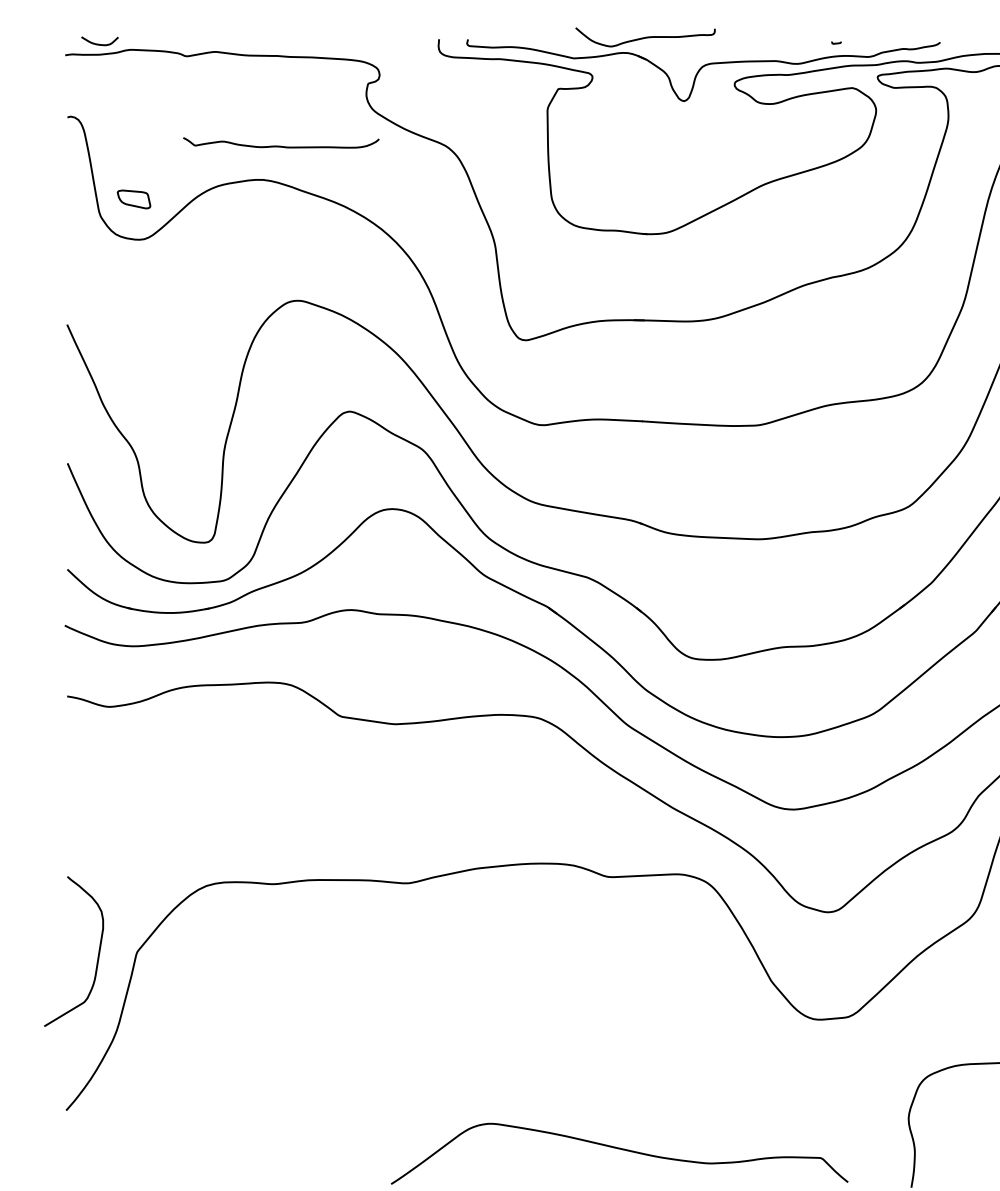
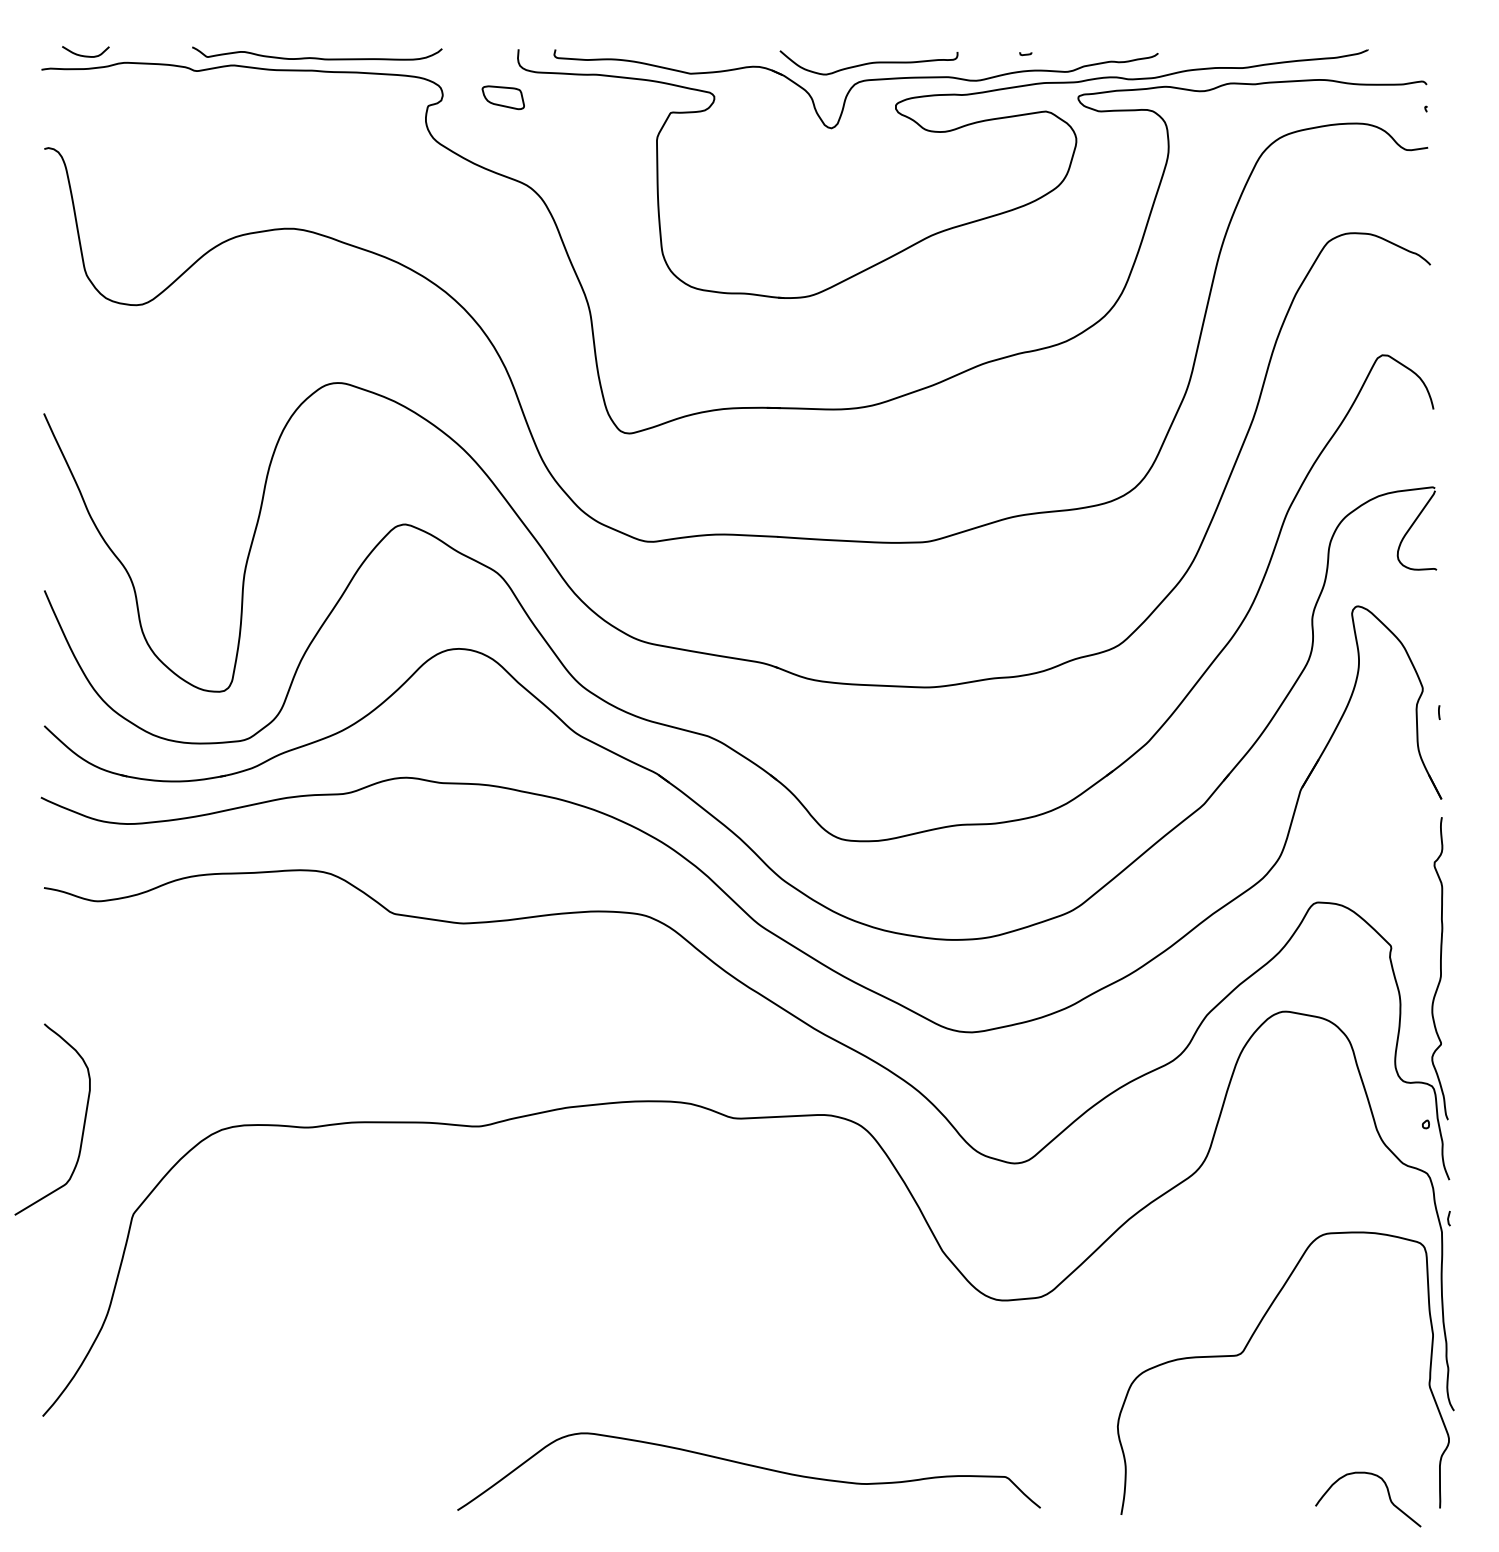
curve: (645, 37) -> (868, 62), moved
curve: (281, 145) -> (317, 57), moved
part: (133, 199) -> (502, 97), moved
curve: (98, 953) -> (83, 1122), moved

